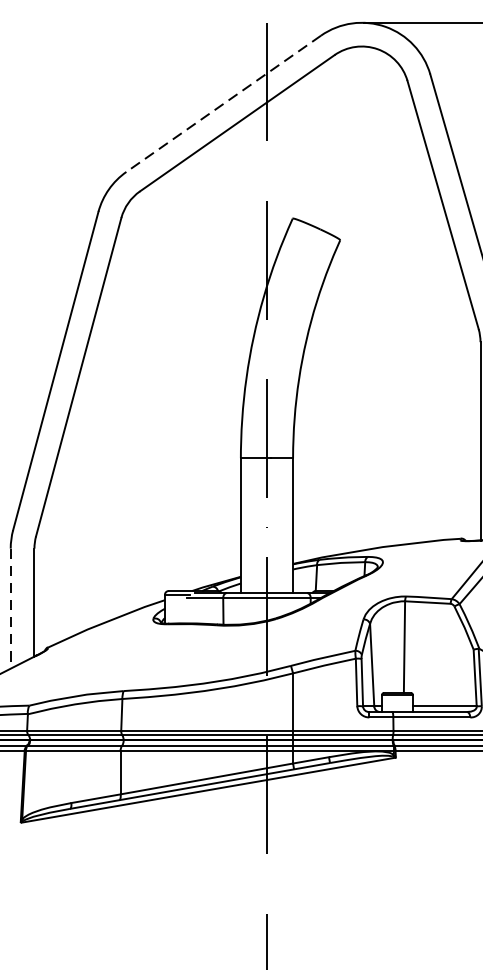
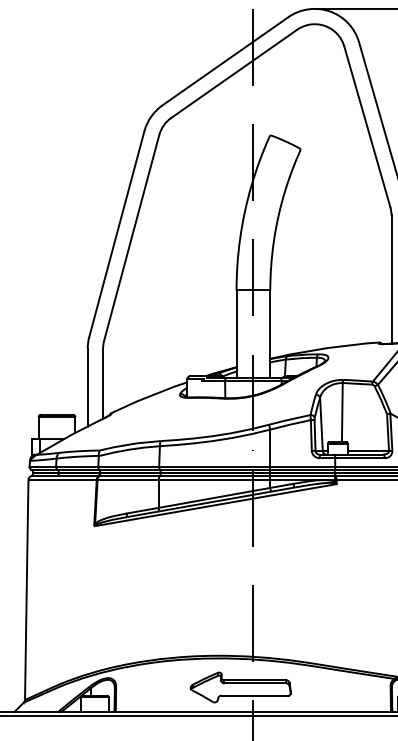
line: (223, 104) -> (225, 61), dashed -> solid
line: (10, 609) -> (87, 388), dashed -> solid

